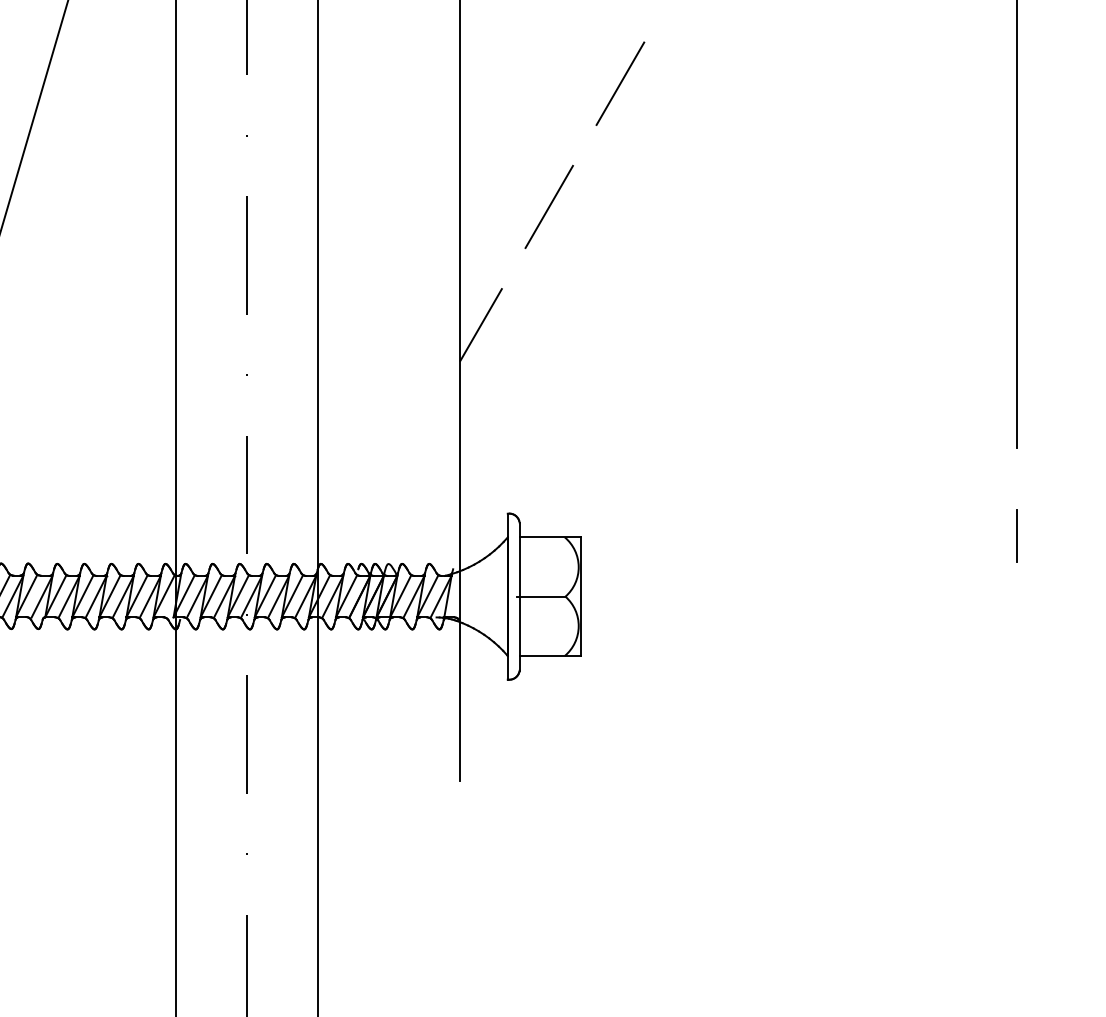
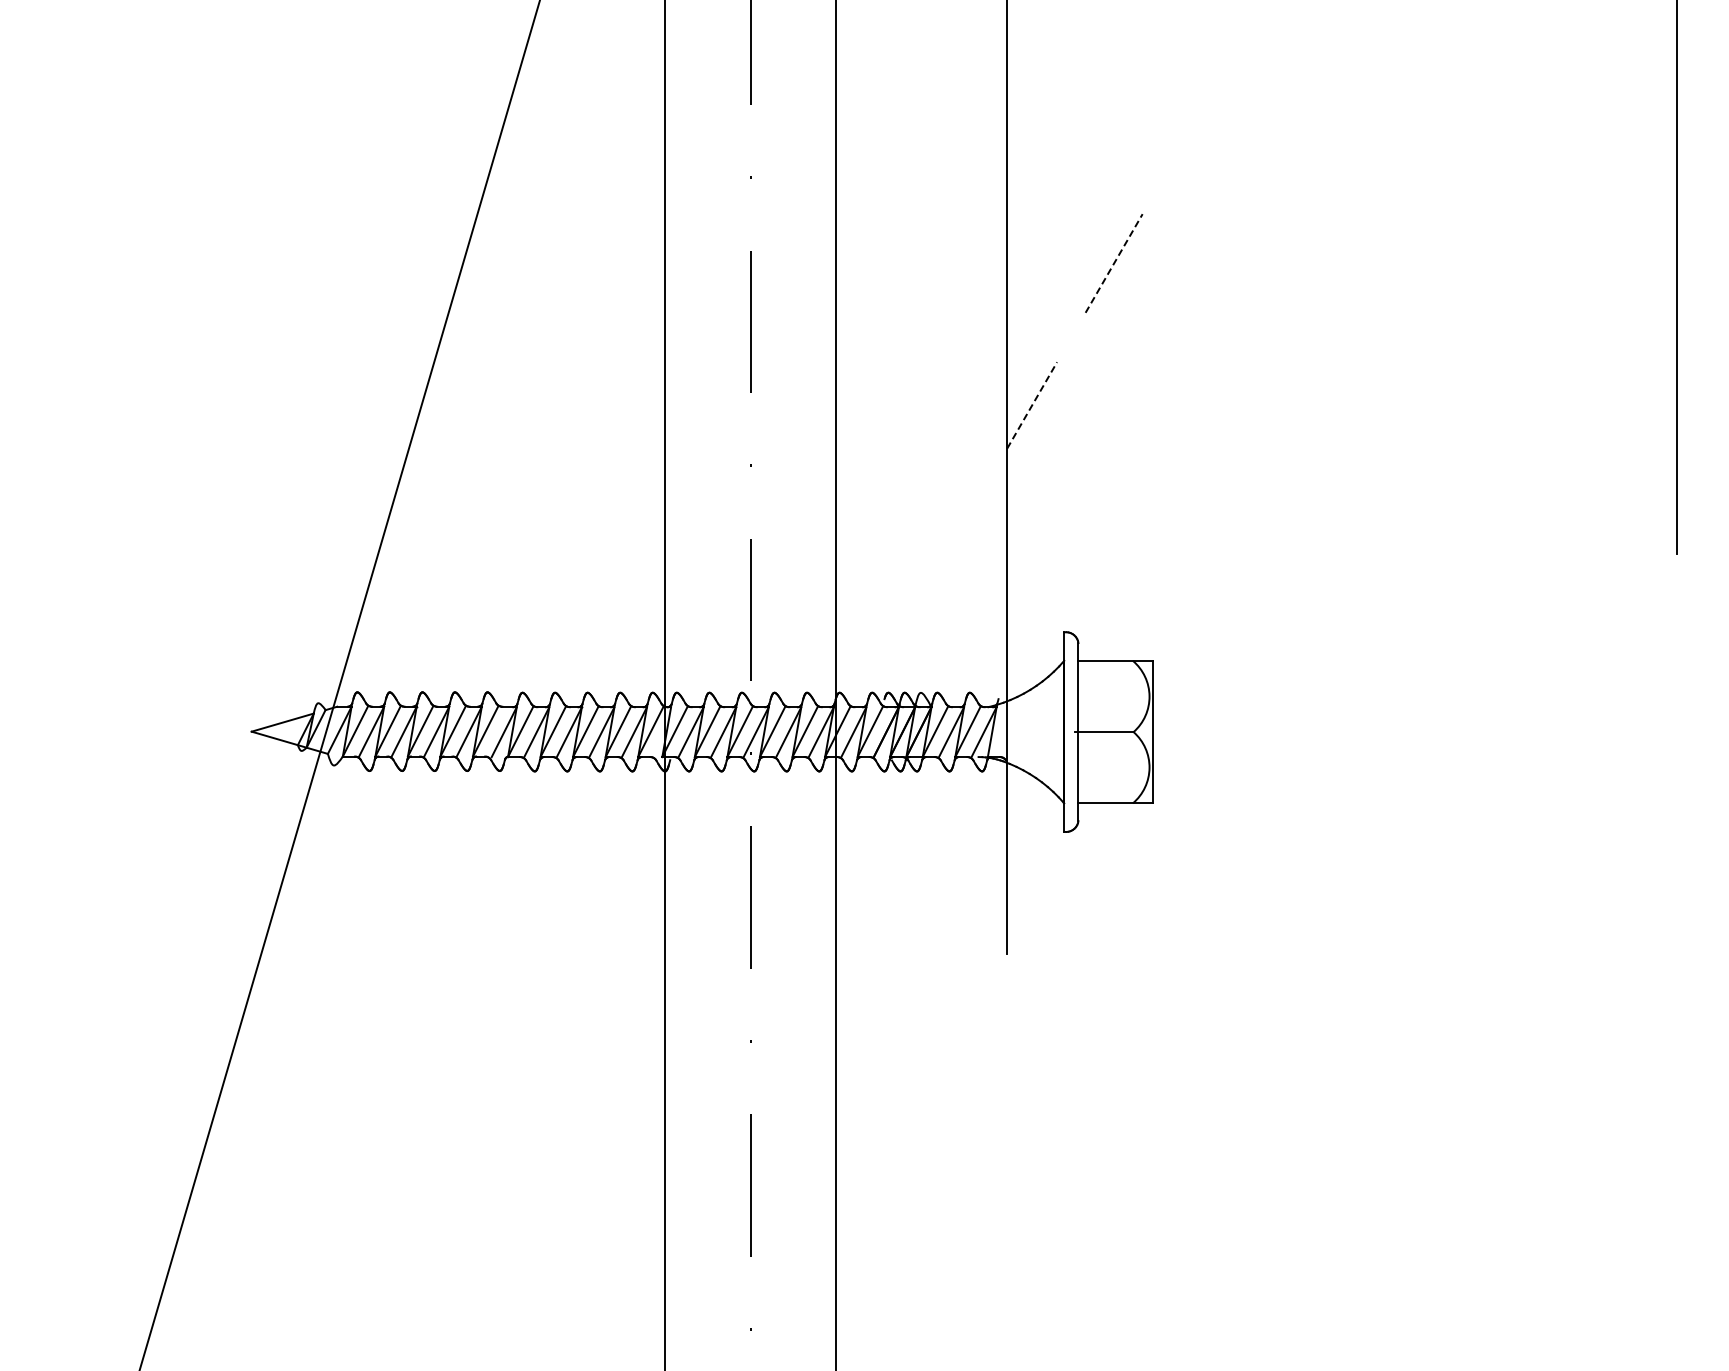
line: (620, 83) -> (1199, 114), removed
line: (549, 206) -> (1114, 263), solid -> dashed
line: (481, 325) -> (1032, 405), solid -> dashed
line: (1016, 535) -> (1676, 658), removed

